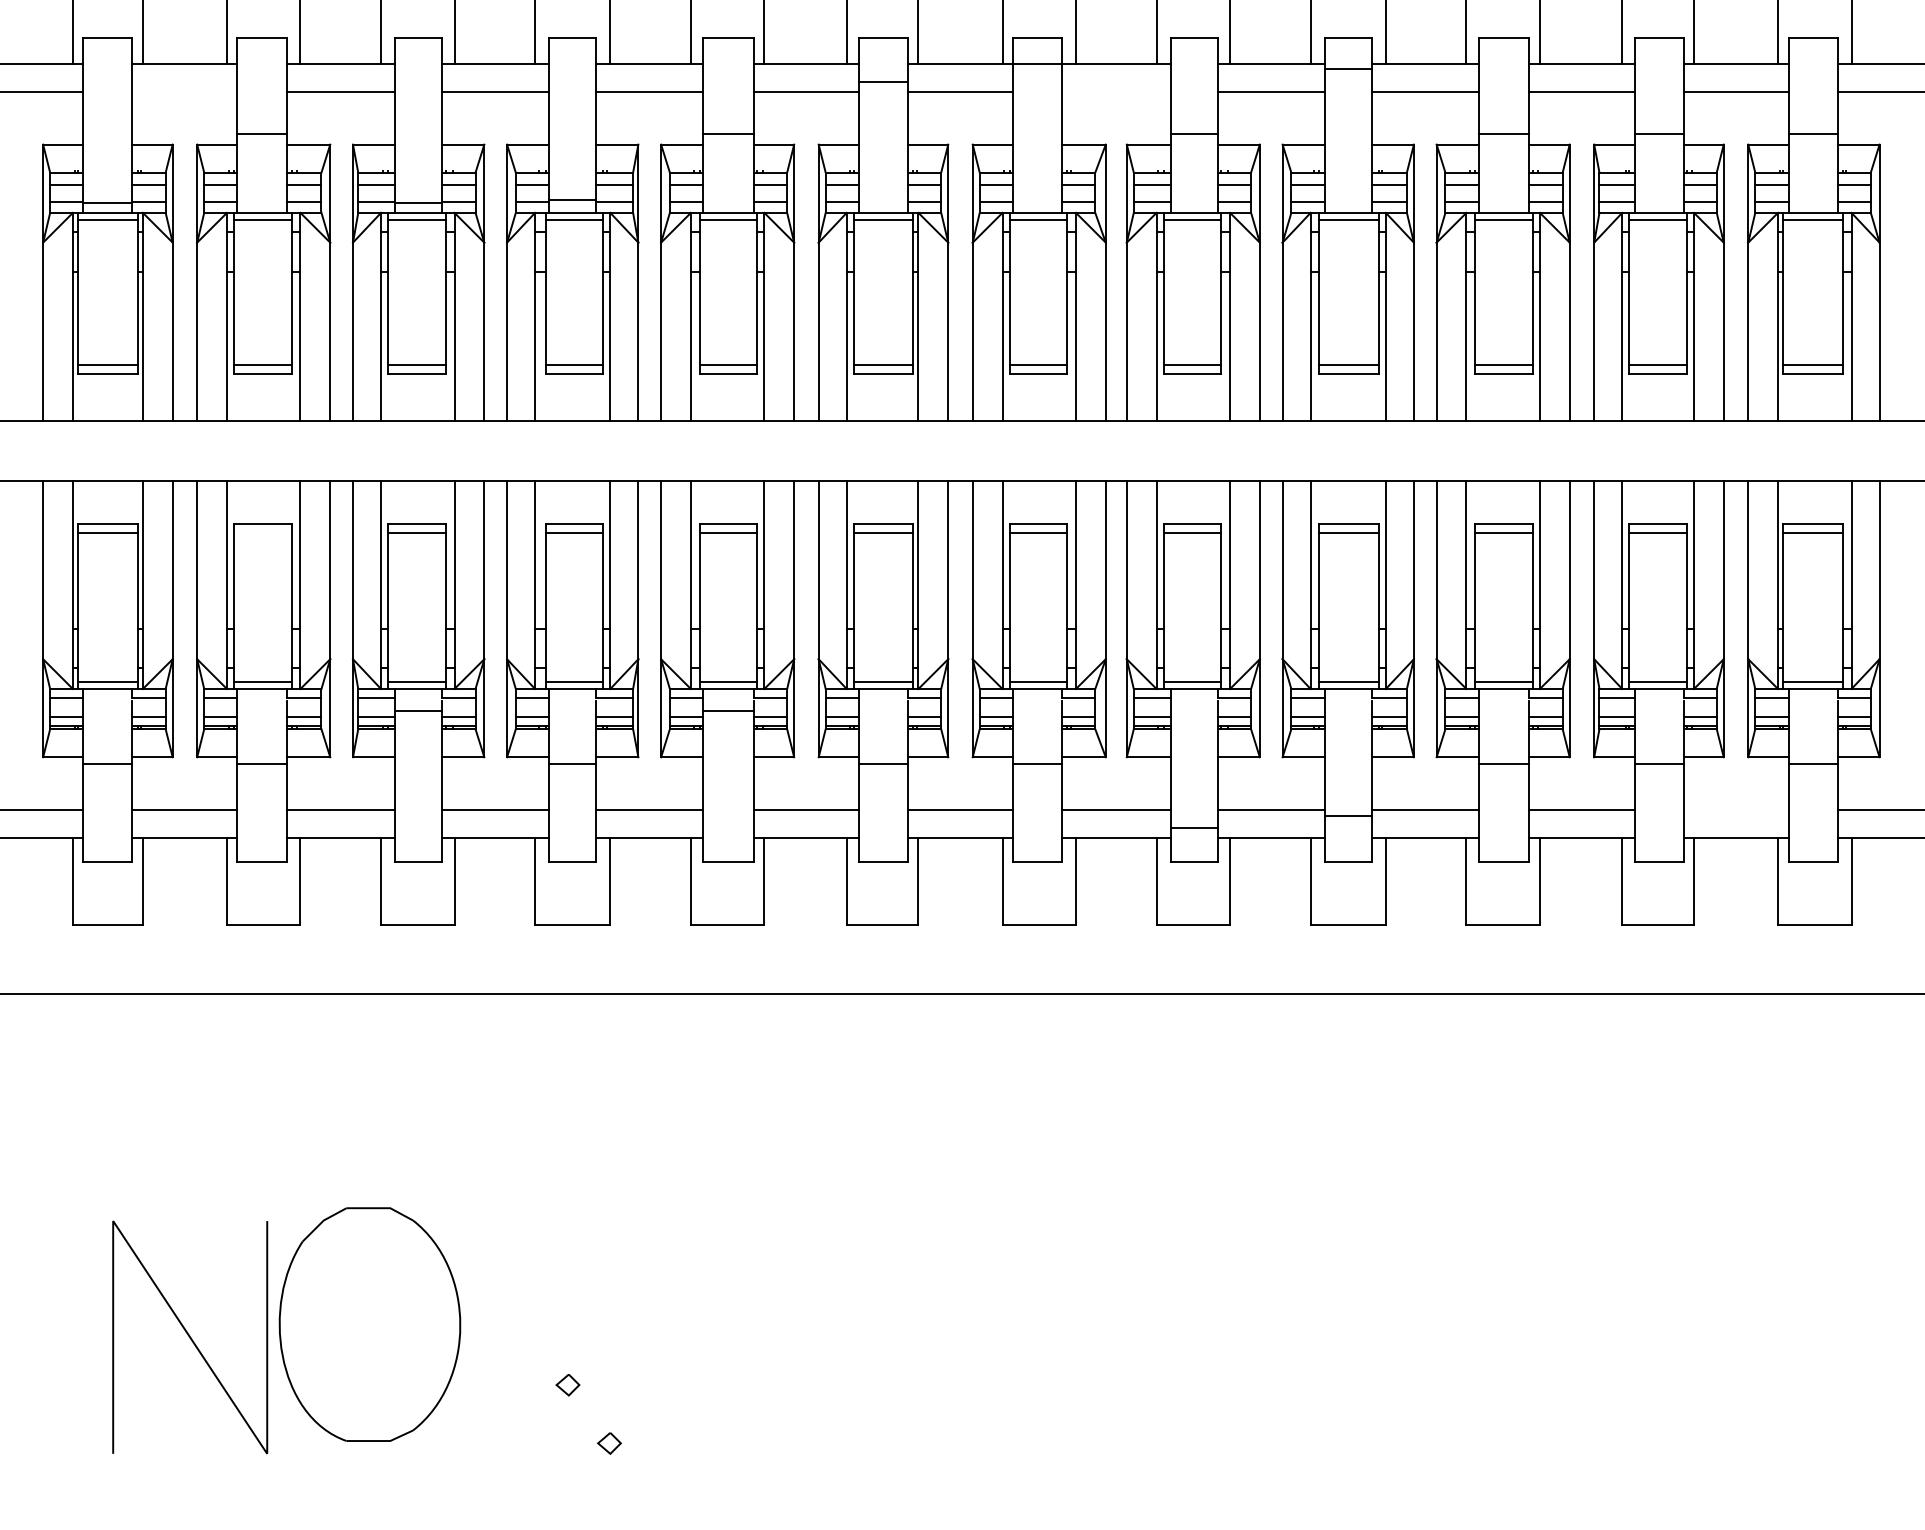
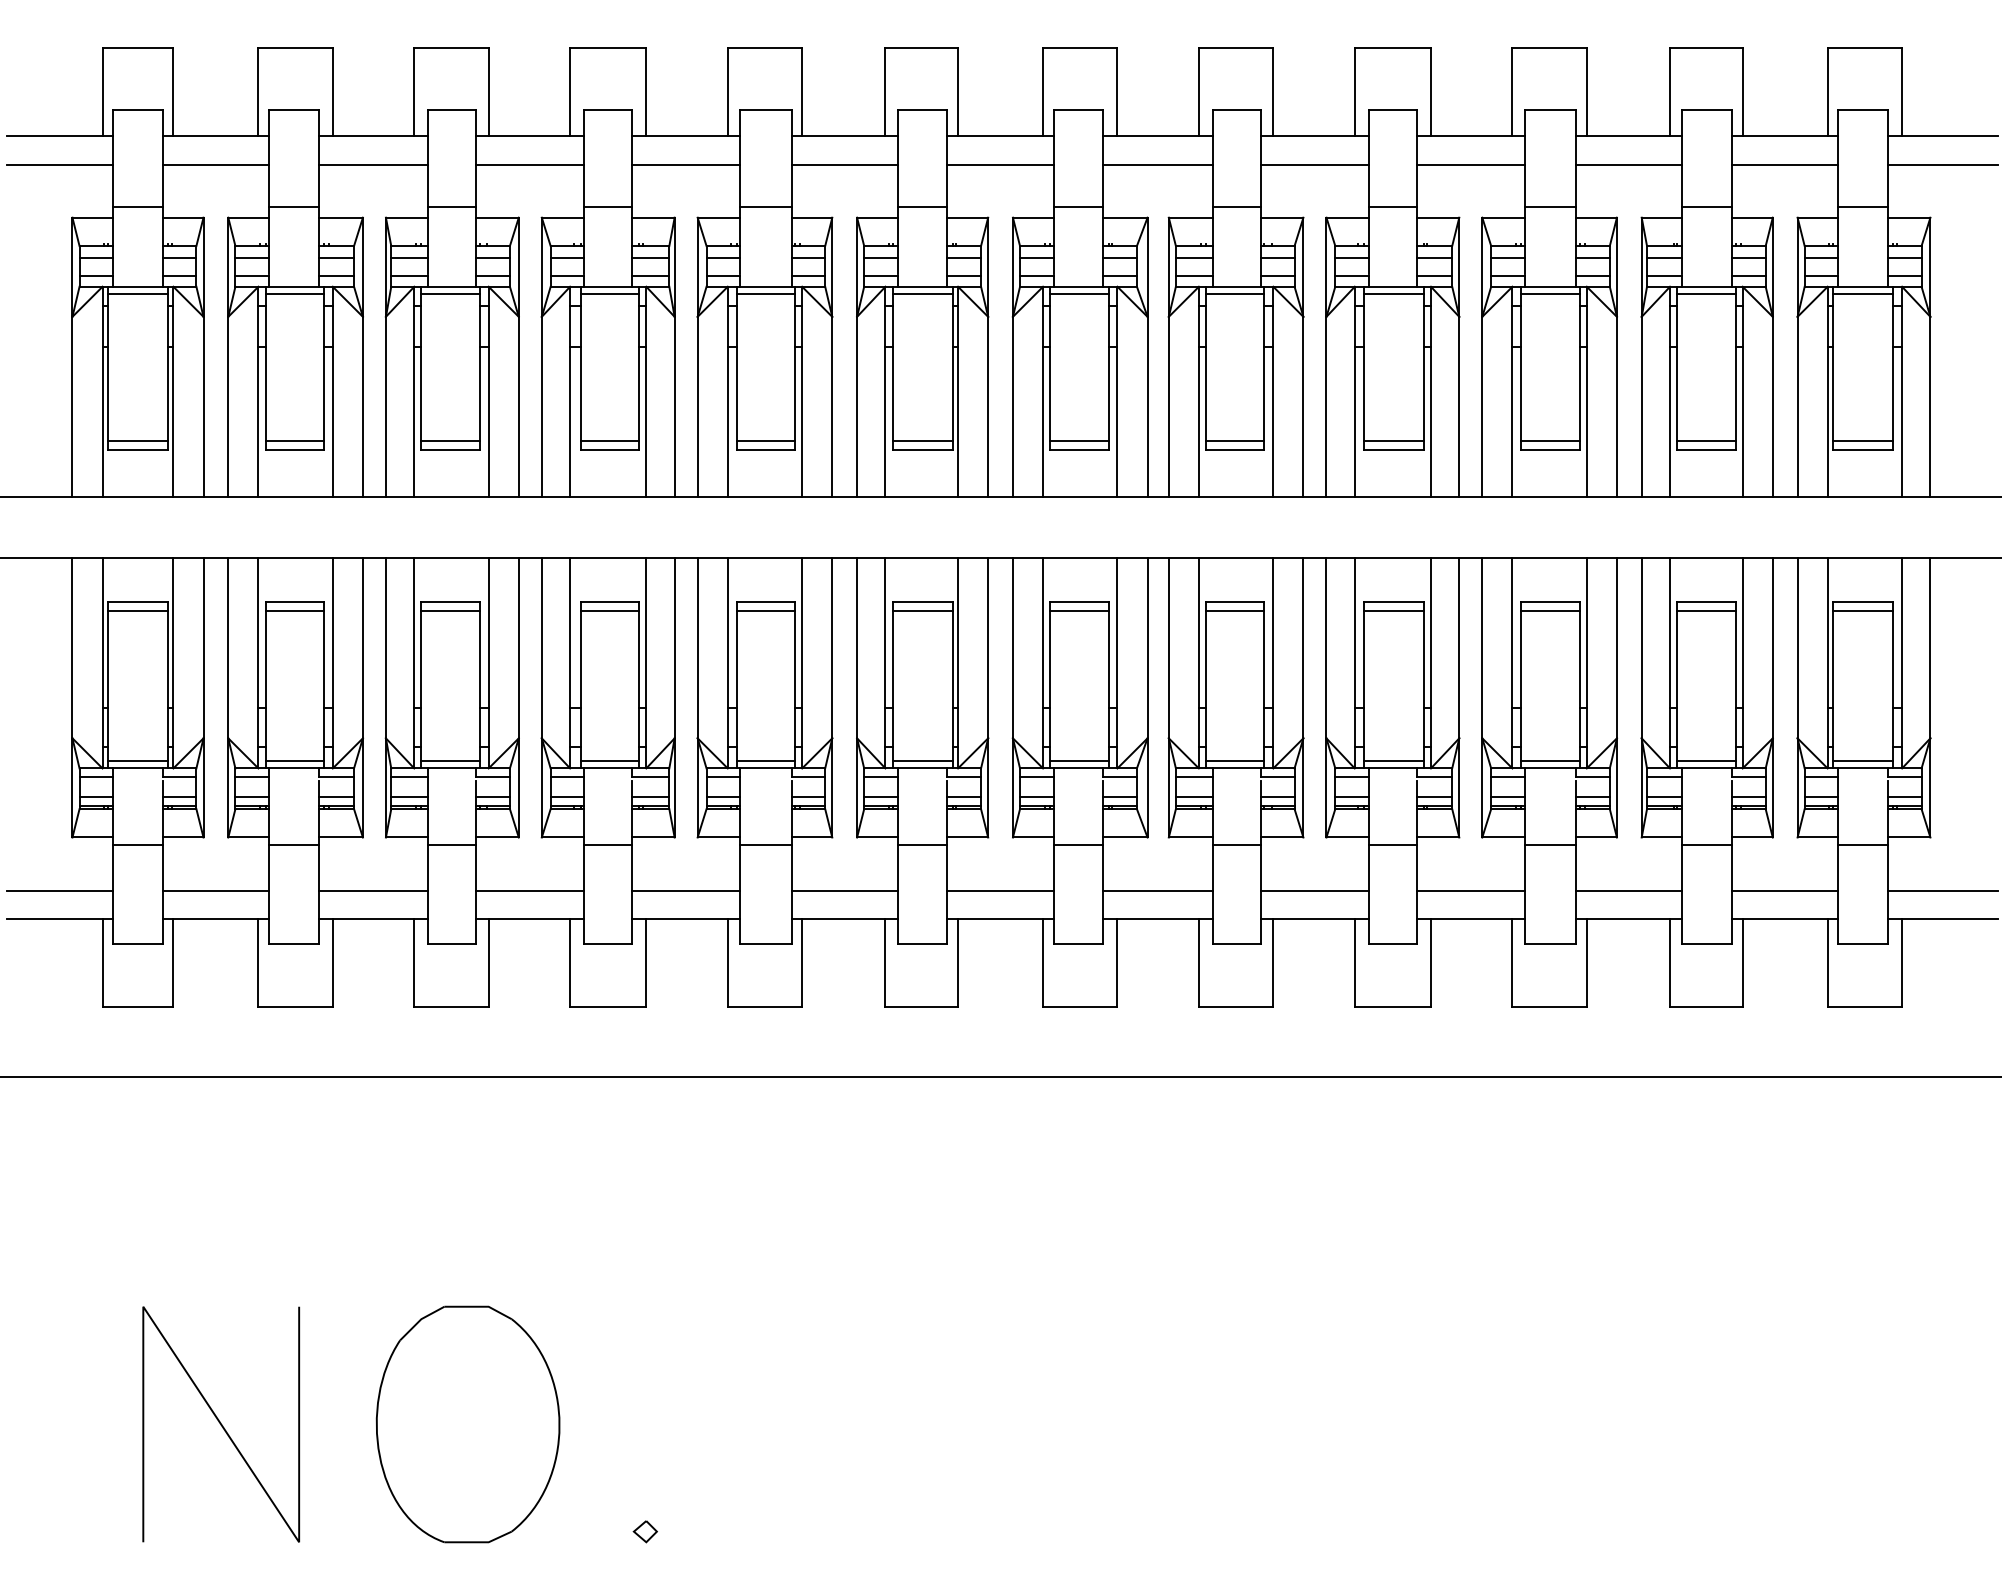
line: (1037, 64) -> (1078, 207), moved
line: (1347, 69) -> (1392, 207), moved
line: (883, 82) -> (922, 207), moved
line: (184, 92) -> (215, 164), added
line: (1116, 92) -> (1158, 164), added
line: (572, 200) -> (608, 207), moved
line: (107, 203) -> (137, 207), moved
line: (418, 203) -> (452, 207), moved
line: (262, 532) -> (294, 610), added
line: (418, 710) -> (452, 844), moved
line: (728, 710) -> (765, 844), moved
line: (1736, 809) -> (1785, 890), added
line: (1347, 815) -> (1392, 844), moved
line: (1193, 827) -> (1236, 844), moved
part: (369, 1324) -> (467, 1424), moved
part: (567, 1384) -> (602, 1472), removed

